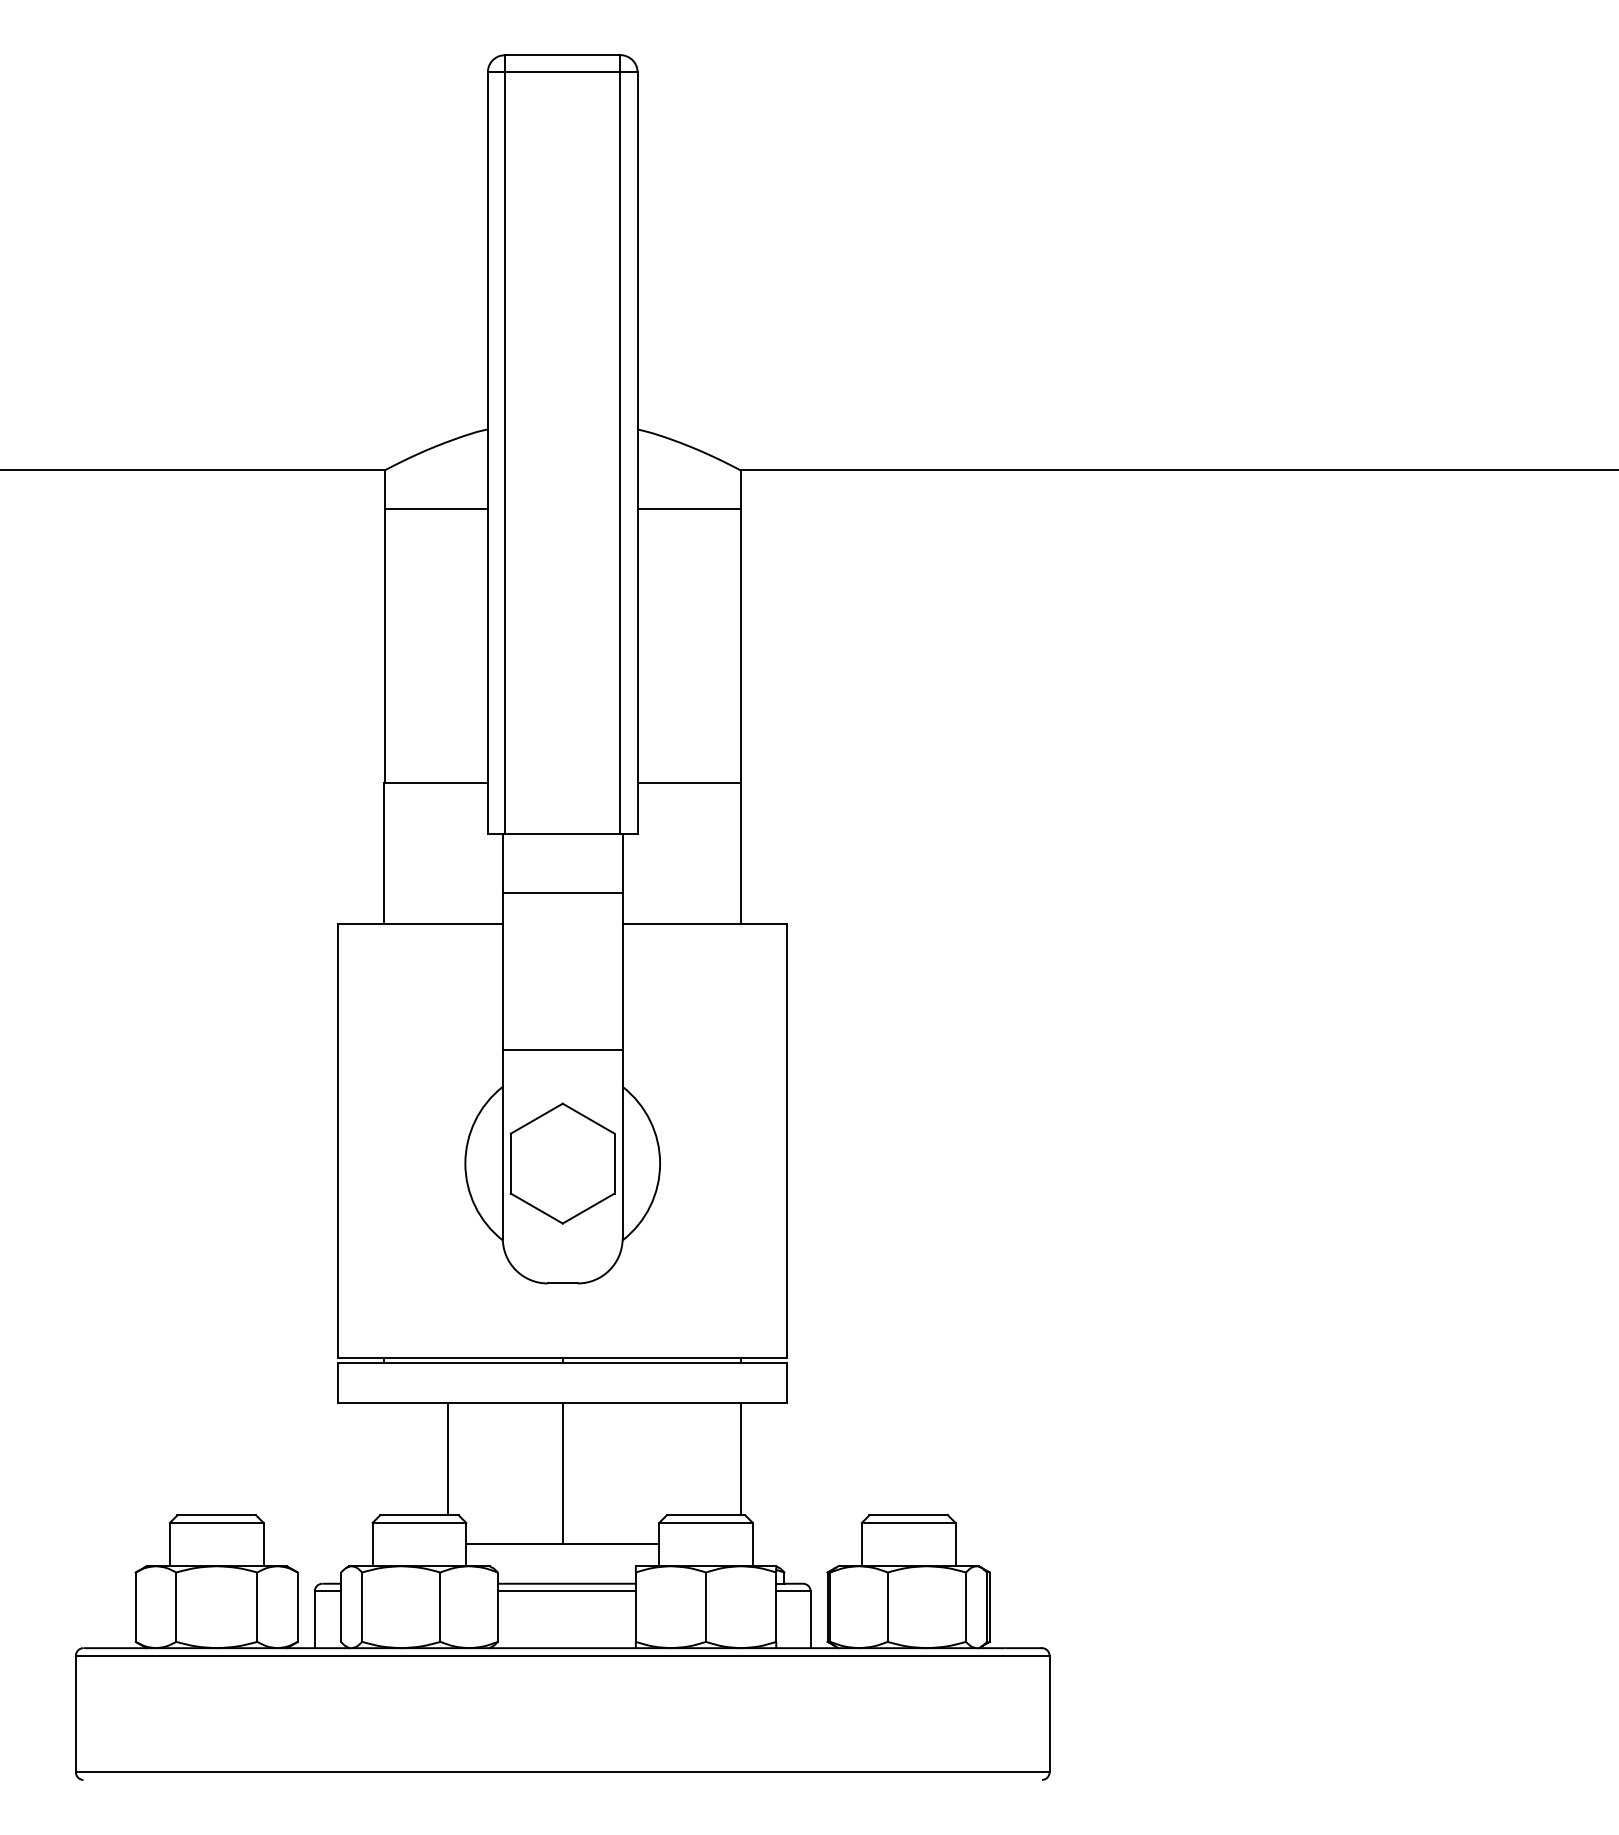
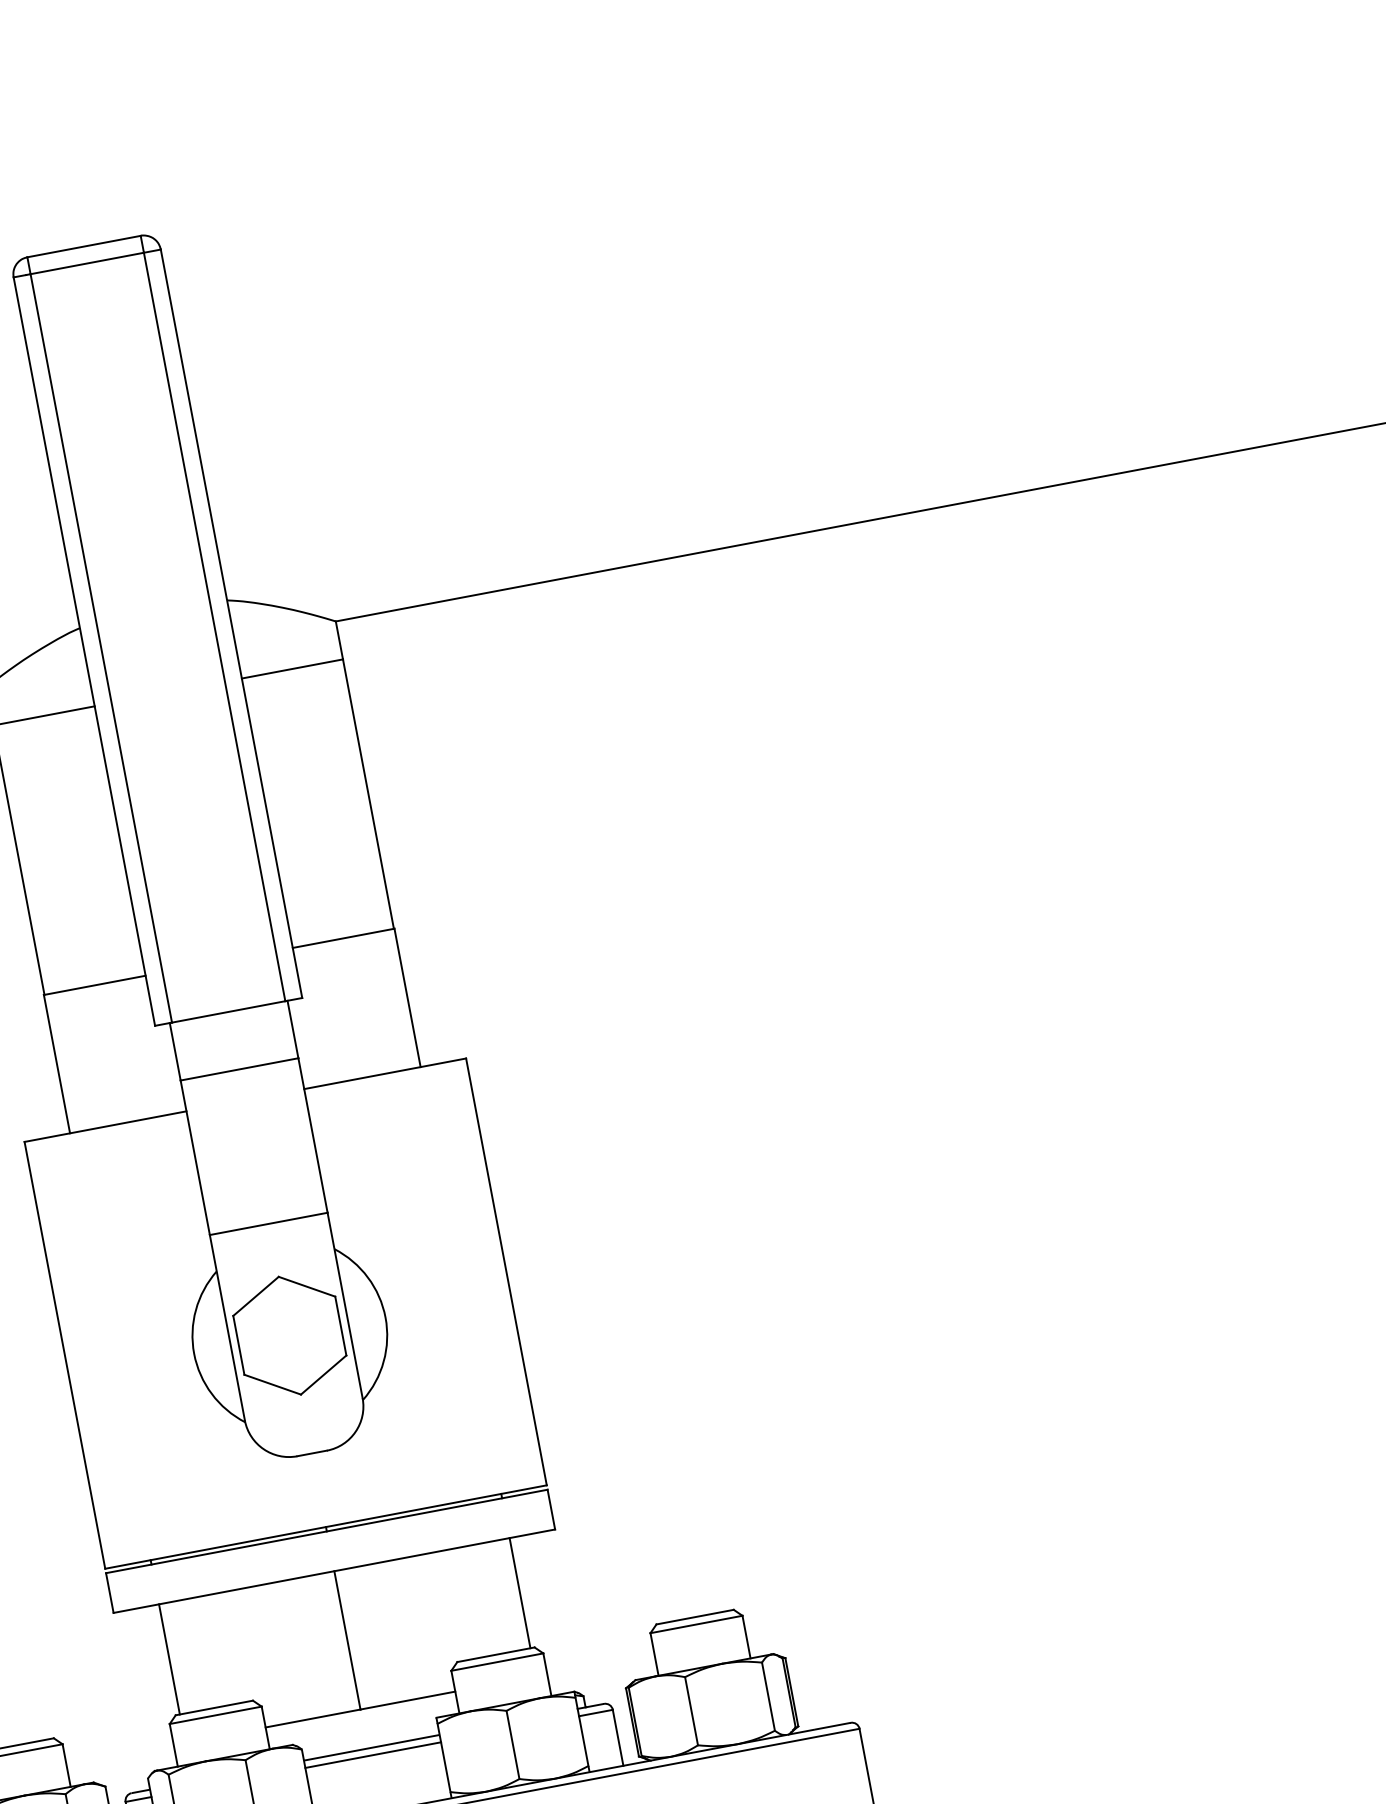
line: (448, 1459) -> (169, 1659), moved

